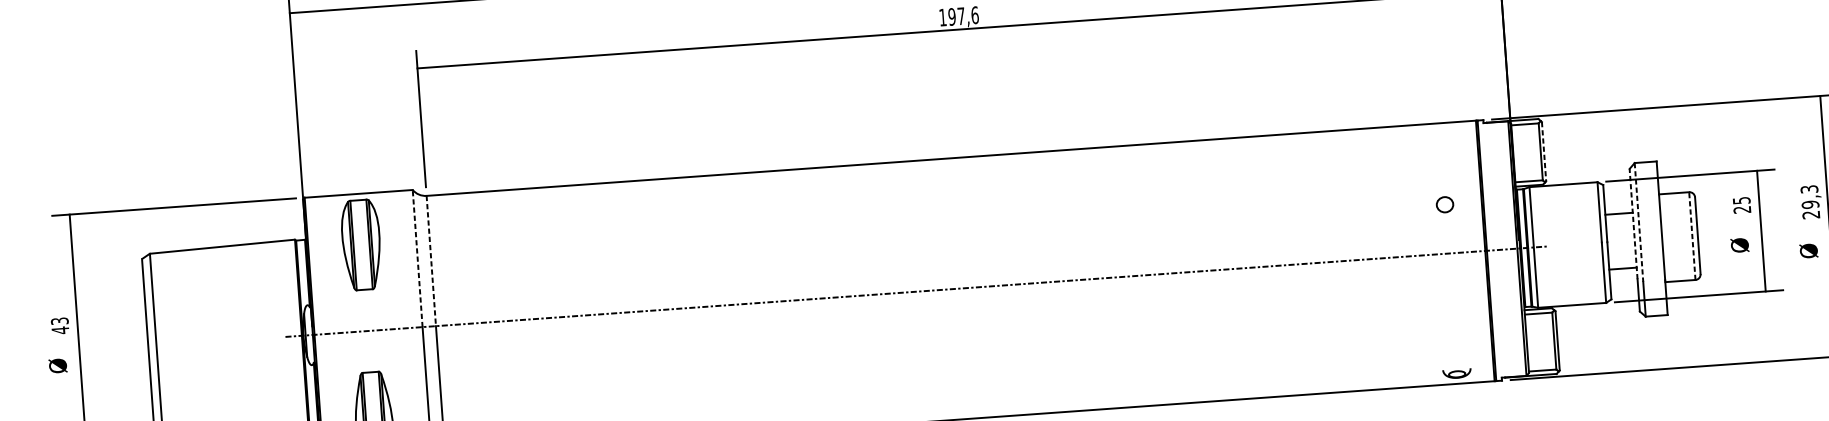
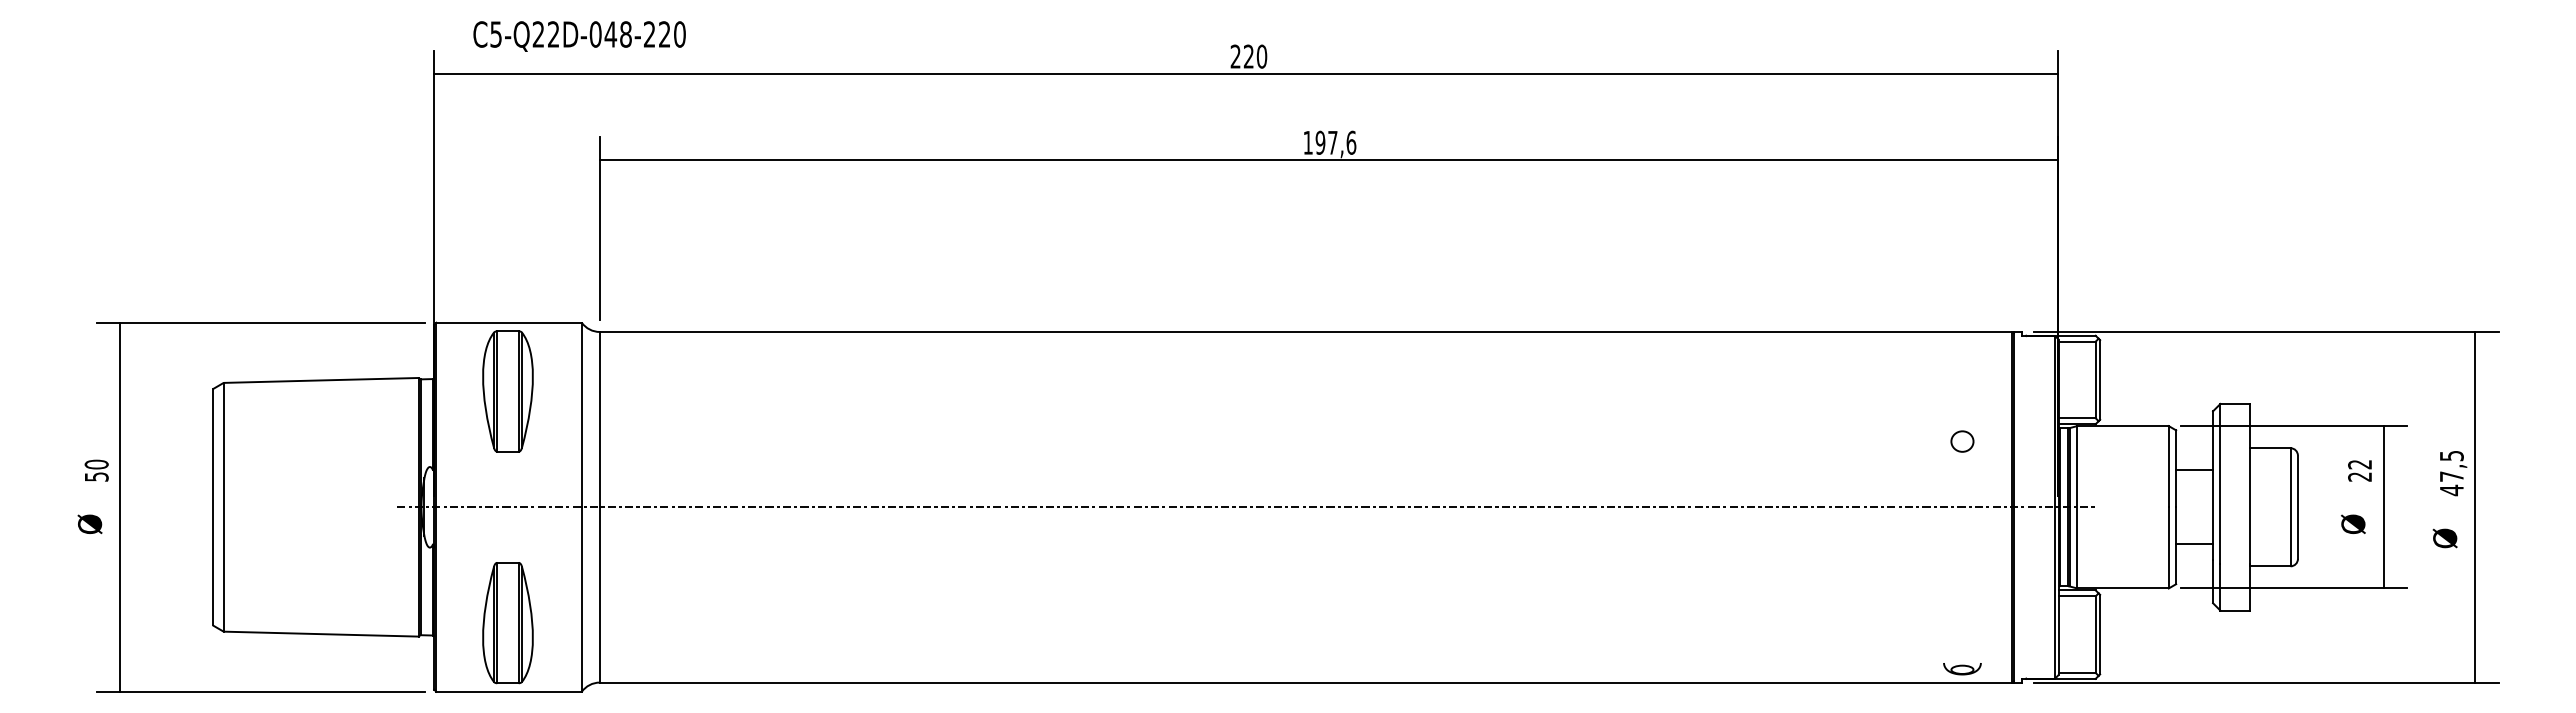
line: (1544, 151) -> (2100, 379), dashed -> solid
text: (1742, 200) -> (2360, 464), 25 -> 22
text: (1810, 202) -> (2451, 473), 29,3 -> 47,5
line: (1639, 222) -> (2220, 483), dashed -> solid
line: (1633, 224) -> (2213, 485), dashed -> solid
line: (1692, 235) -> (2290, 506), dashed -> solid
line: (417, 258) -> (581, 414), dashed -> solid
line: (431, 260) -> (599, 419), dashed -> solid
text: (59, 325) -> (96, 470), 43 -> 50

